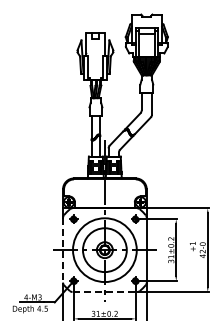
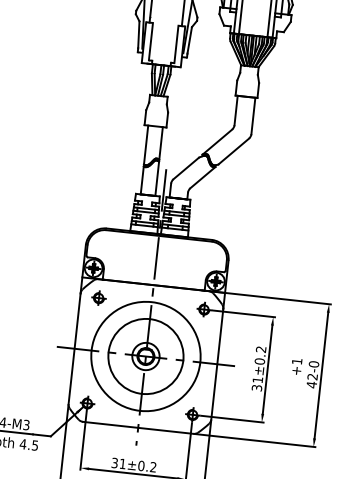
line: (63, 250) -> (75, 349), dashed -> solid
line: (105, 292) -> (139, 428), dashed -> solid

